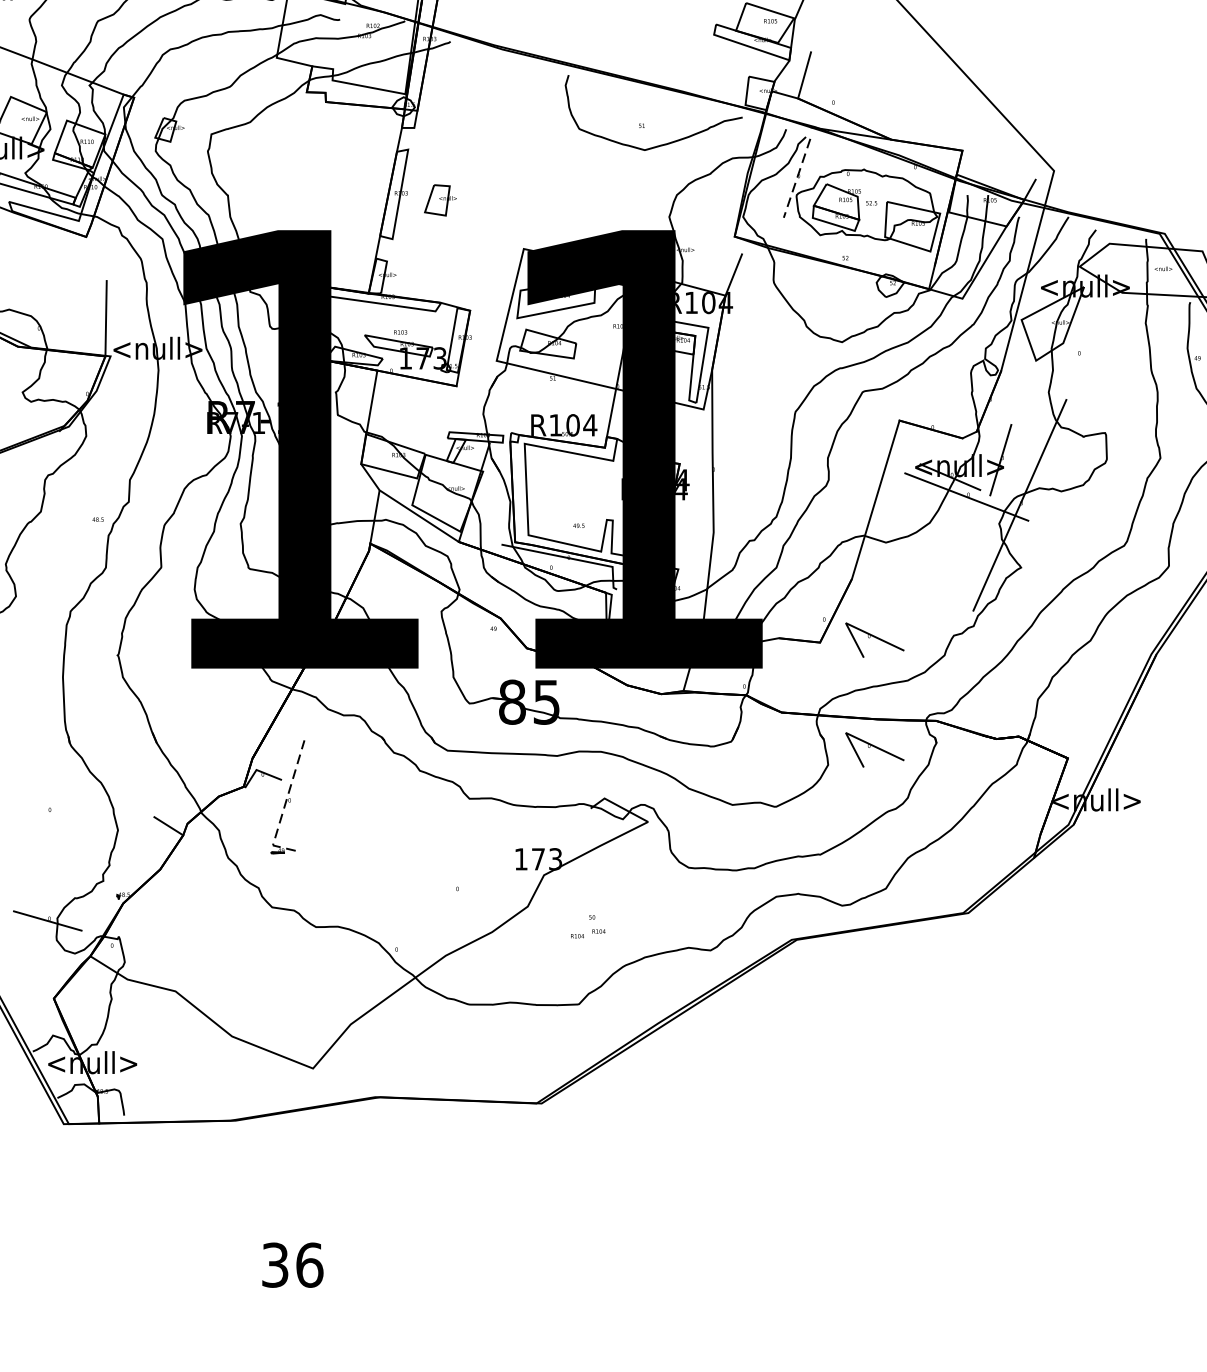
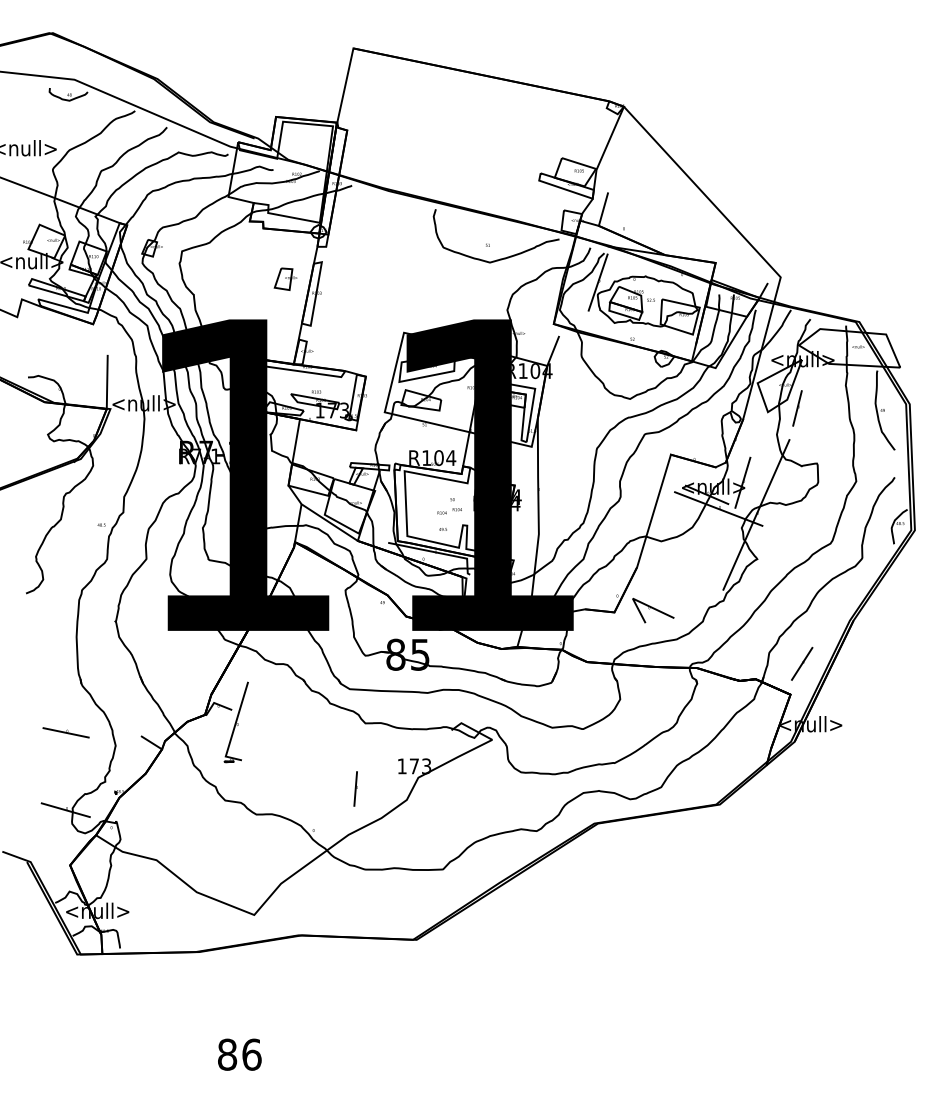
line: (797, 178) -> (598, 282), dashed -> solid
part: (440, 199) -> (285, 278), moved
line: (1077, 355) -> (797, 408), added
line: (1084, 714) -> (802, 663), added
part: (874, 749) -> (653, 688), removed
line: (285, 804) -> (234, 727), dashed -> solid
line: (47, 811) -> (65, 732), added
line: (455, 890) -> (355, 788), added
text: (587, 927) -> (449, 506), moved
text: (275, 1264) -> (227, 1054), 36 -> 86

